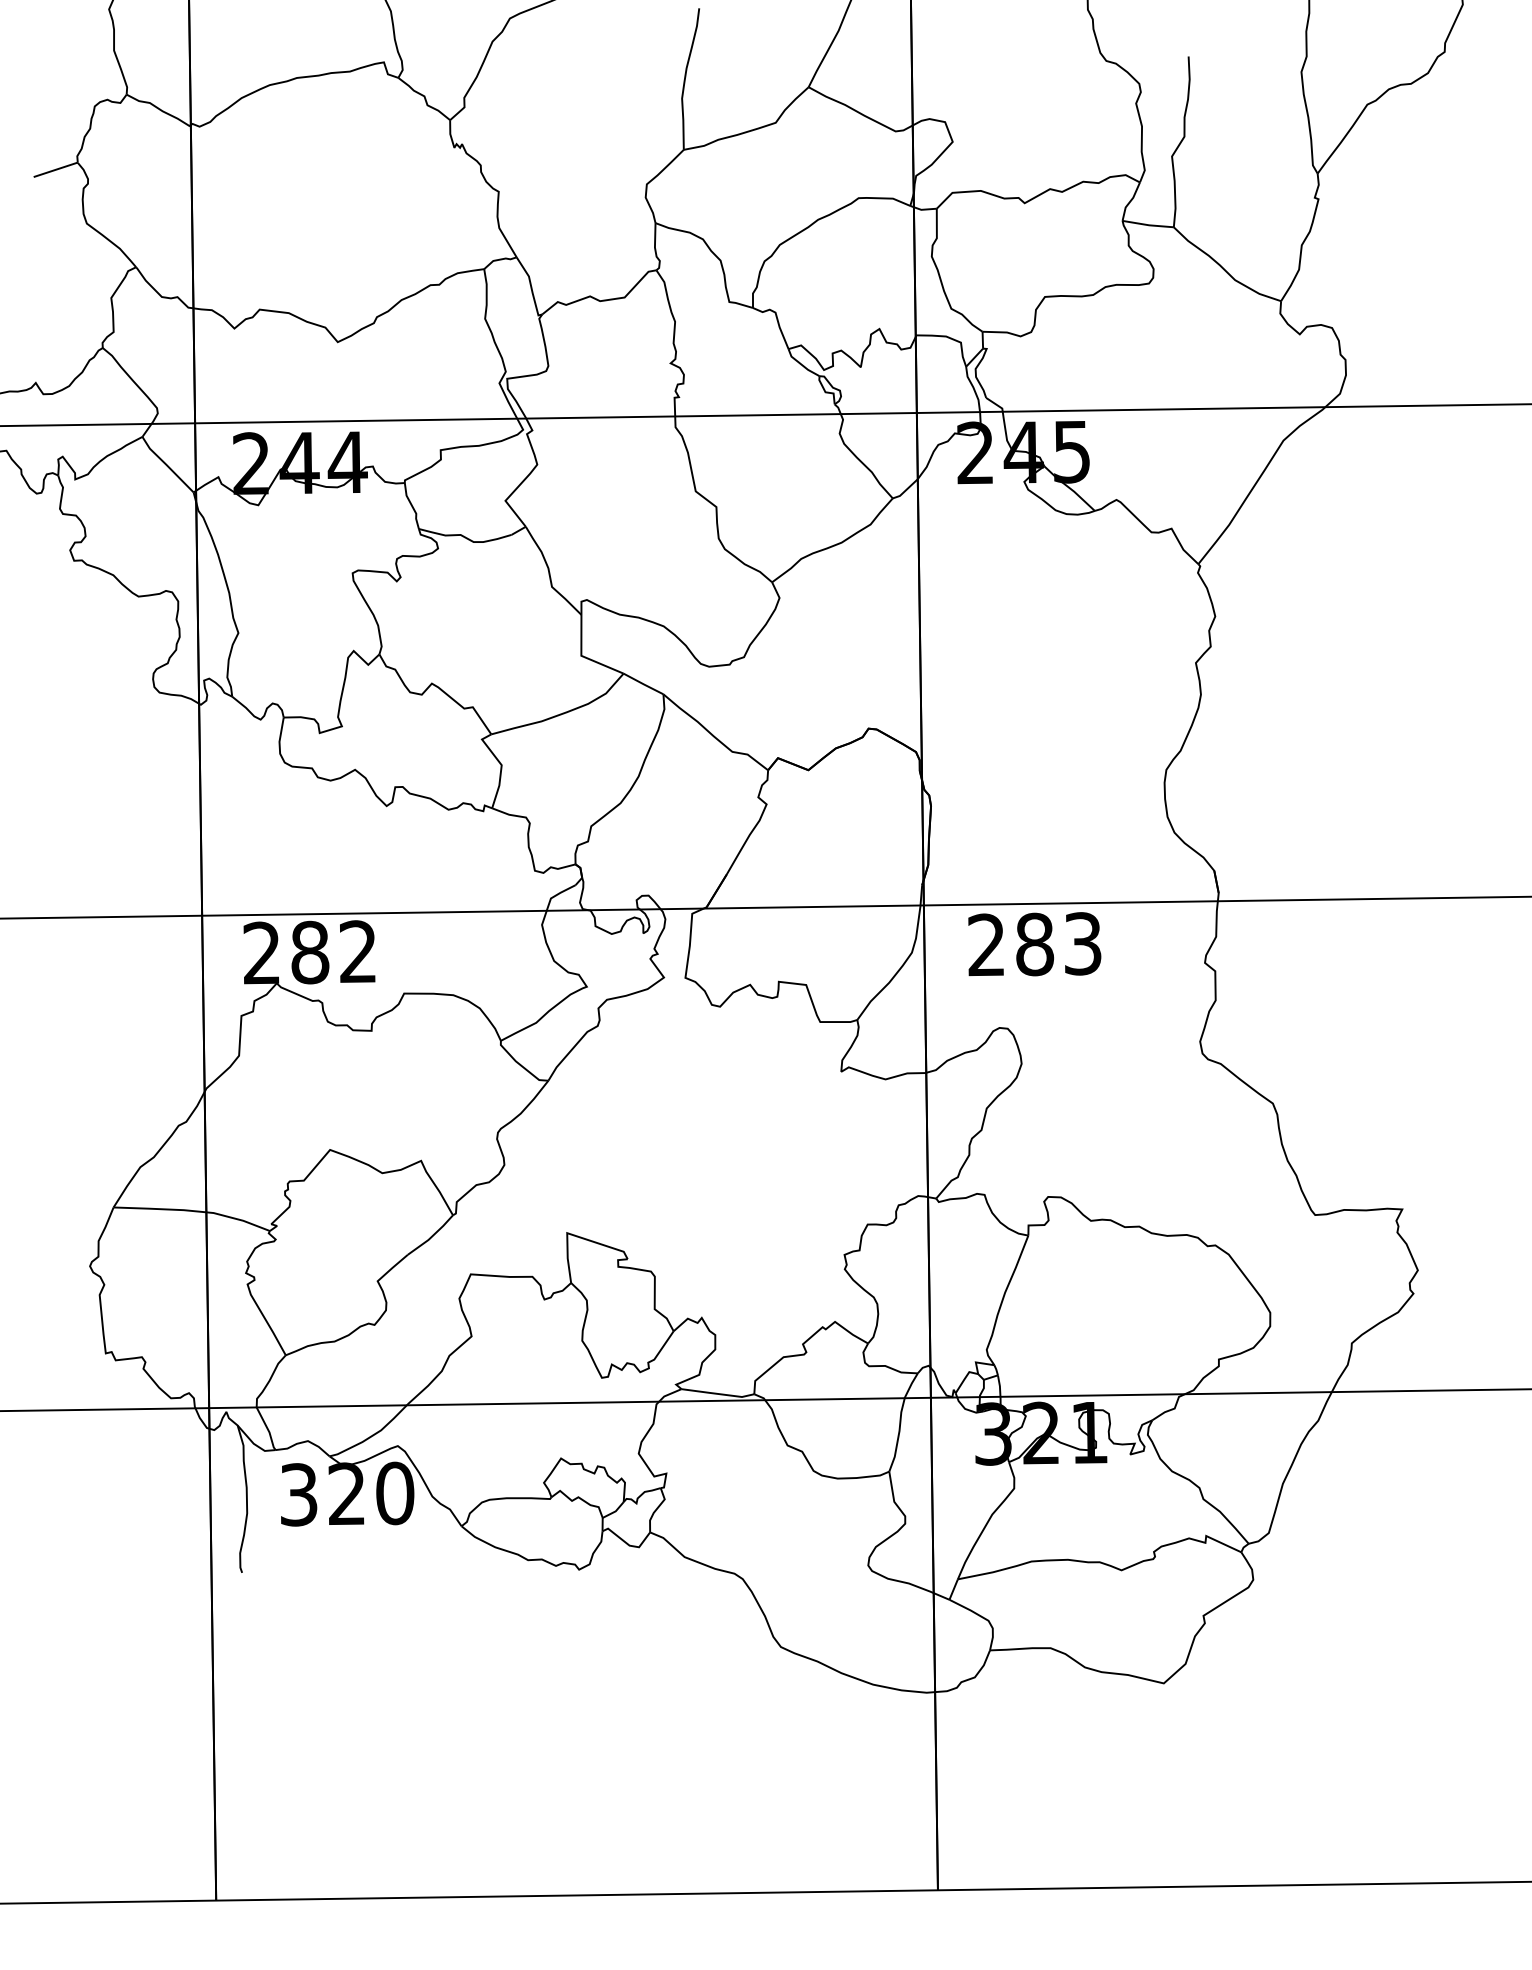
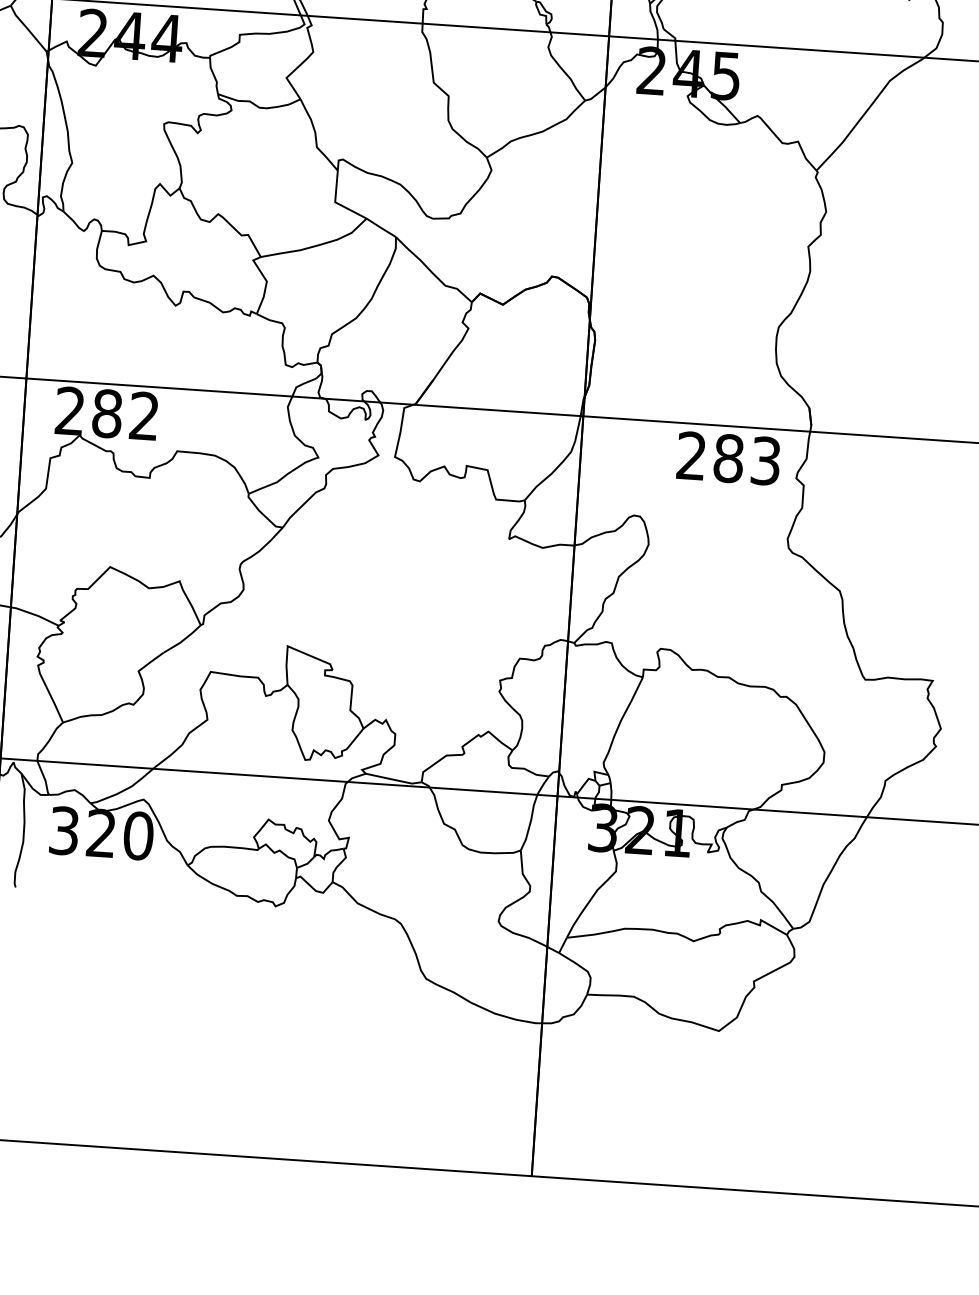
text: (1034, 944) -> (728, 458), moved

